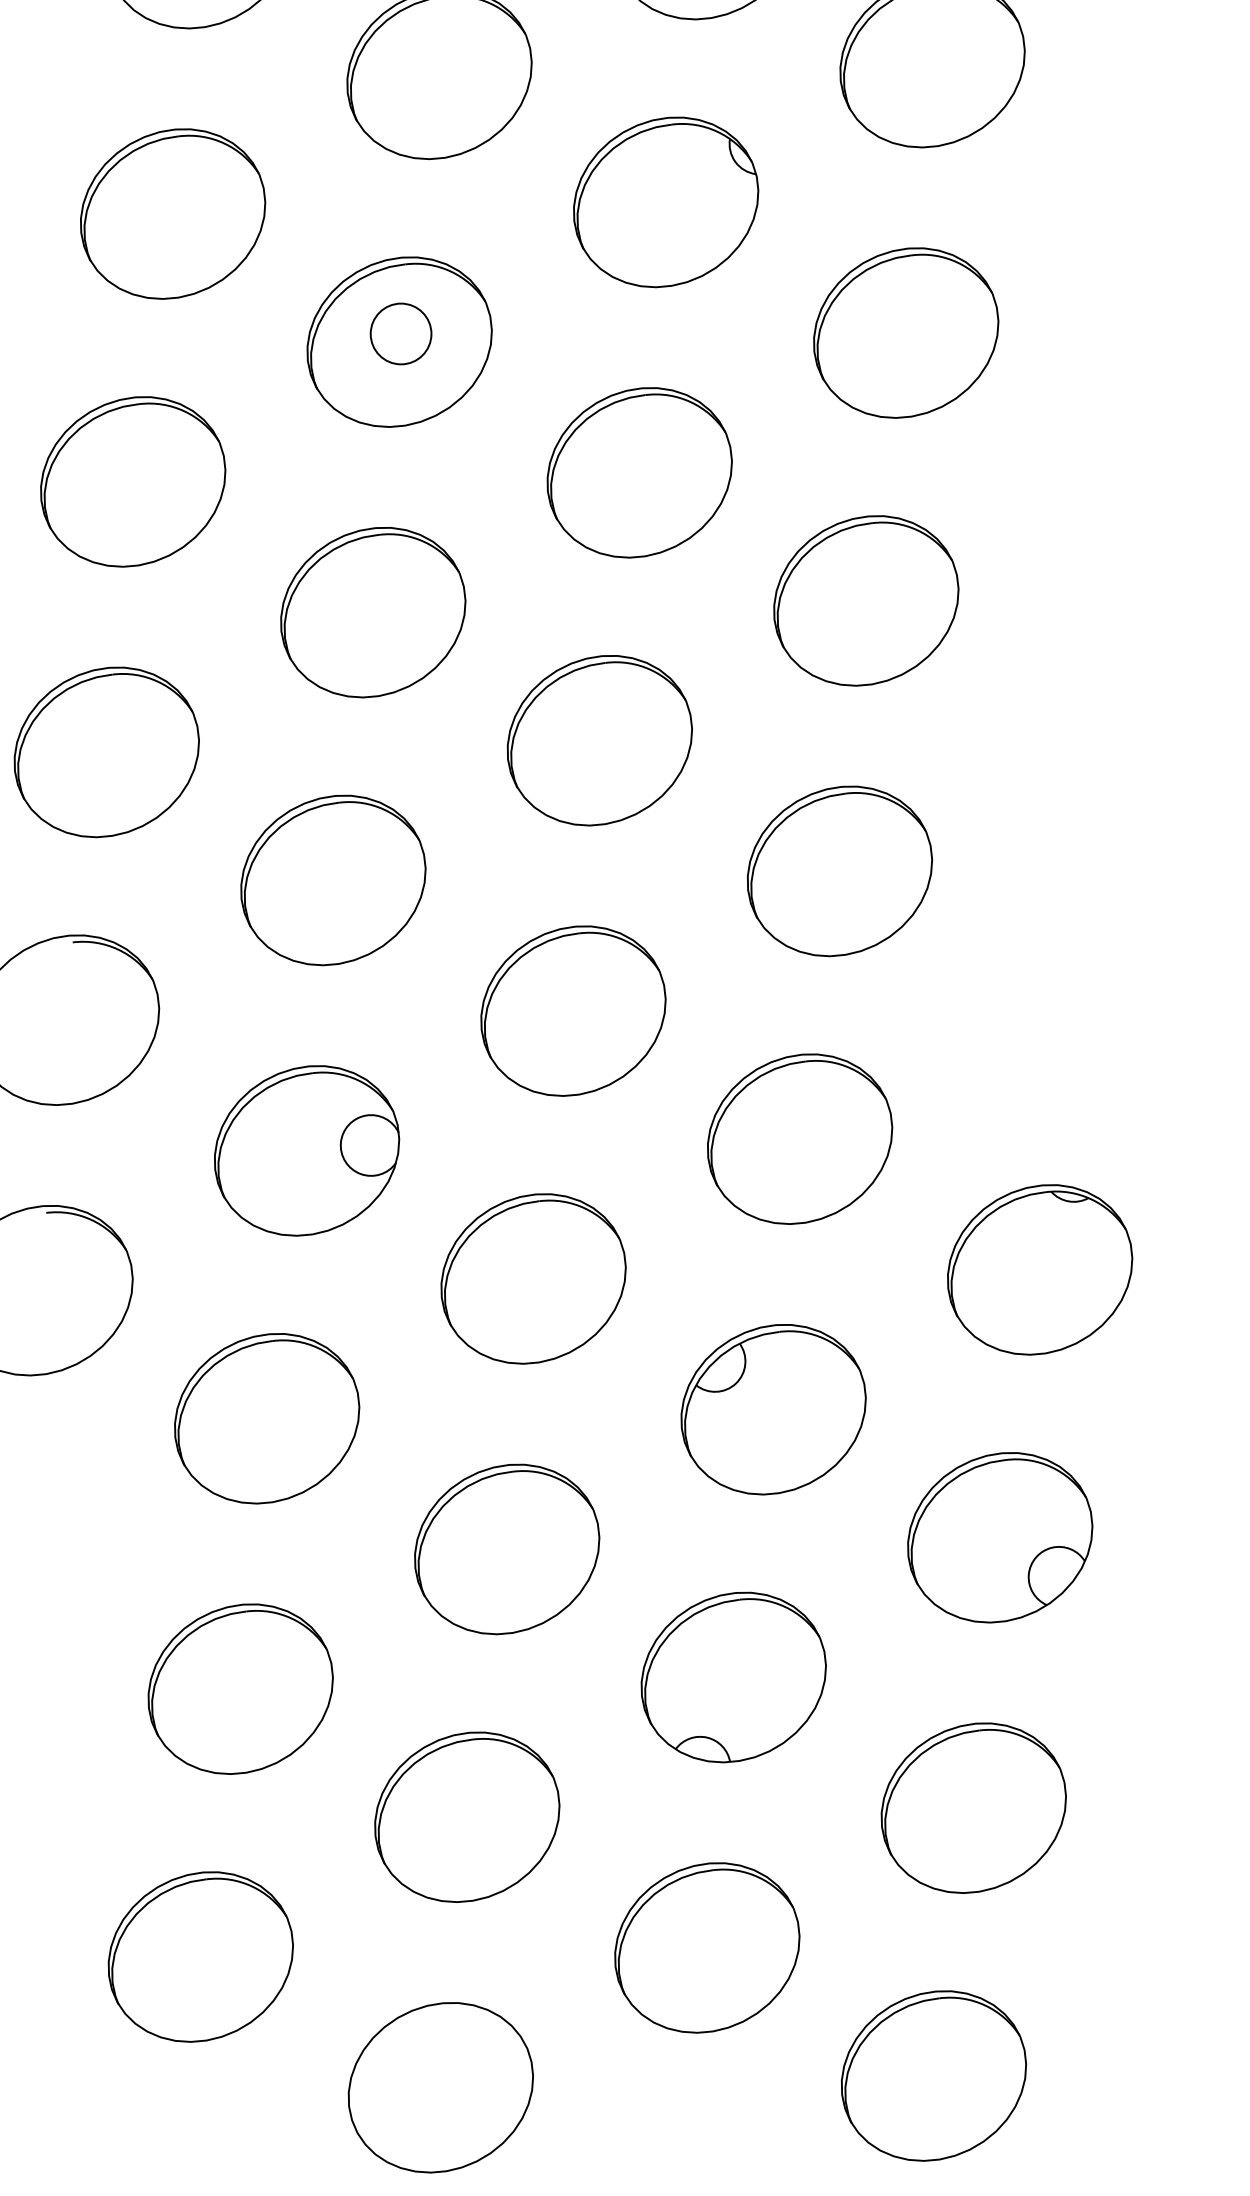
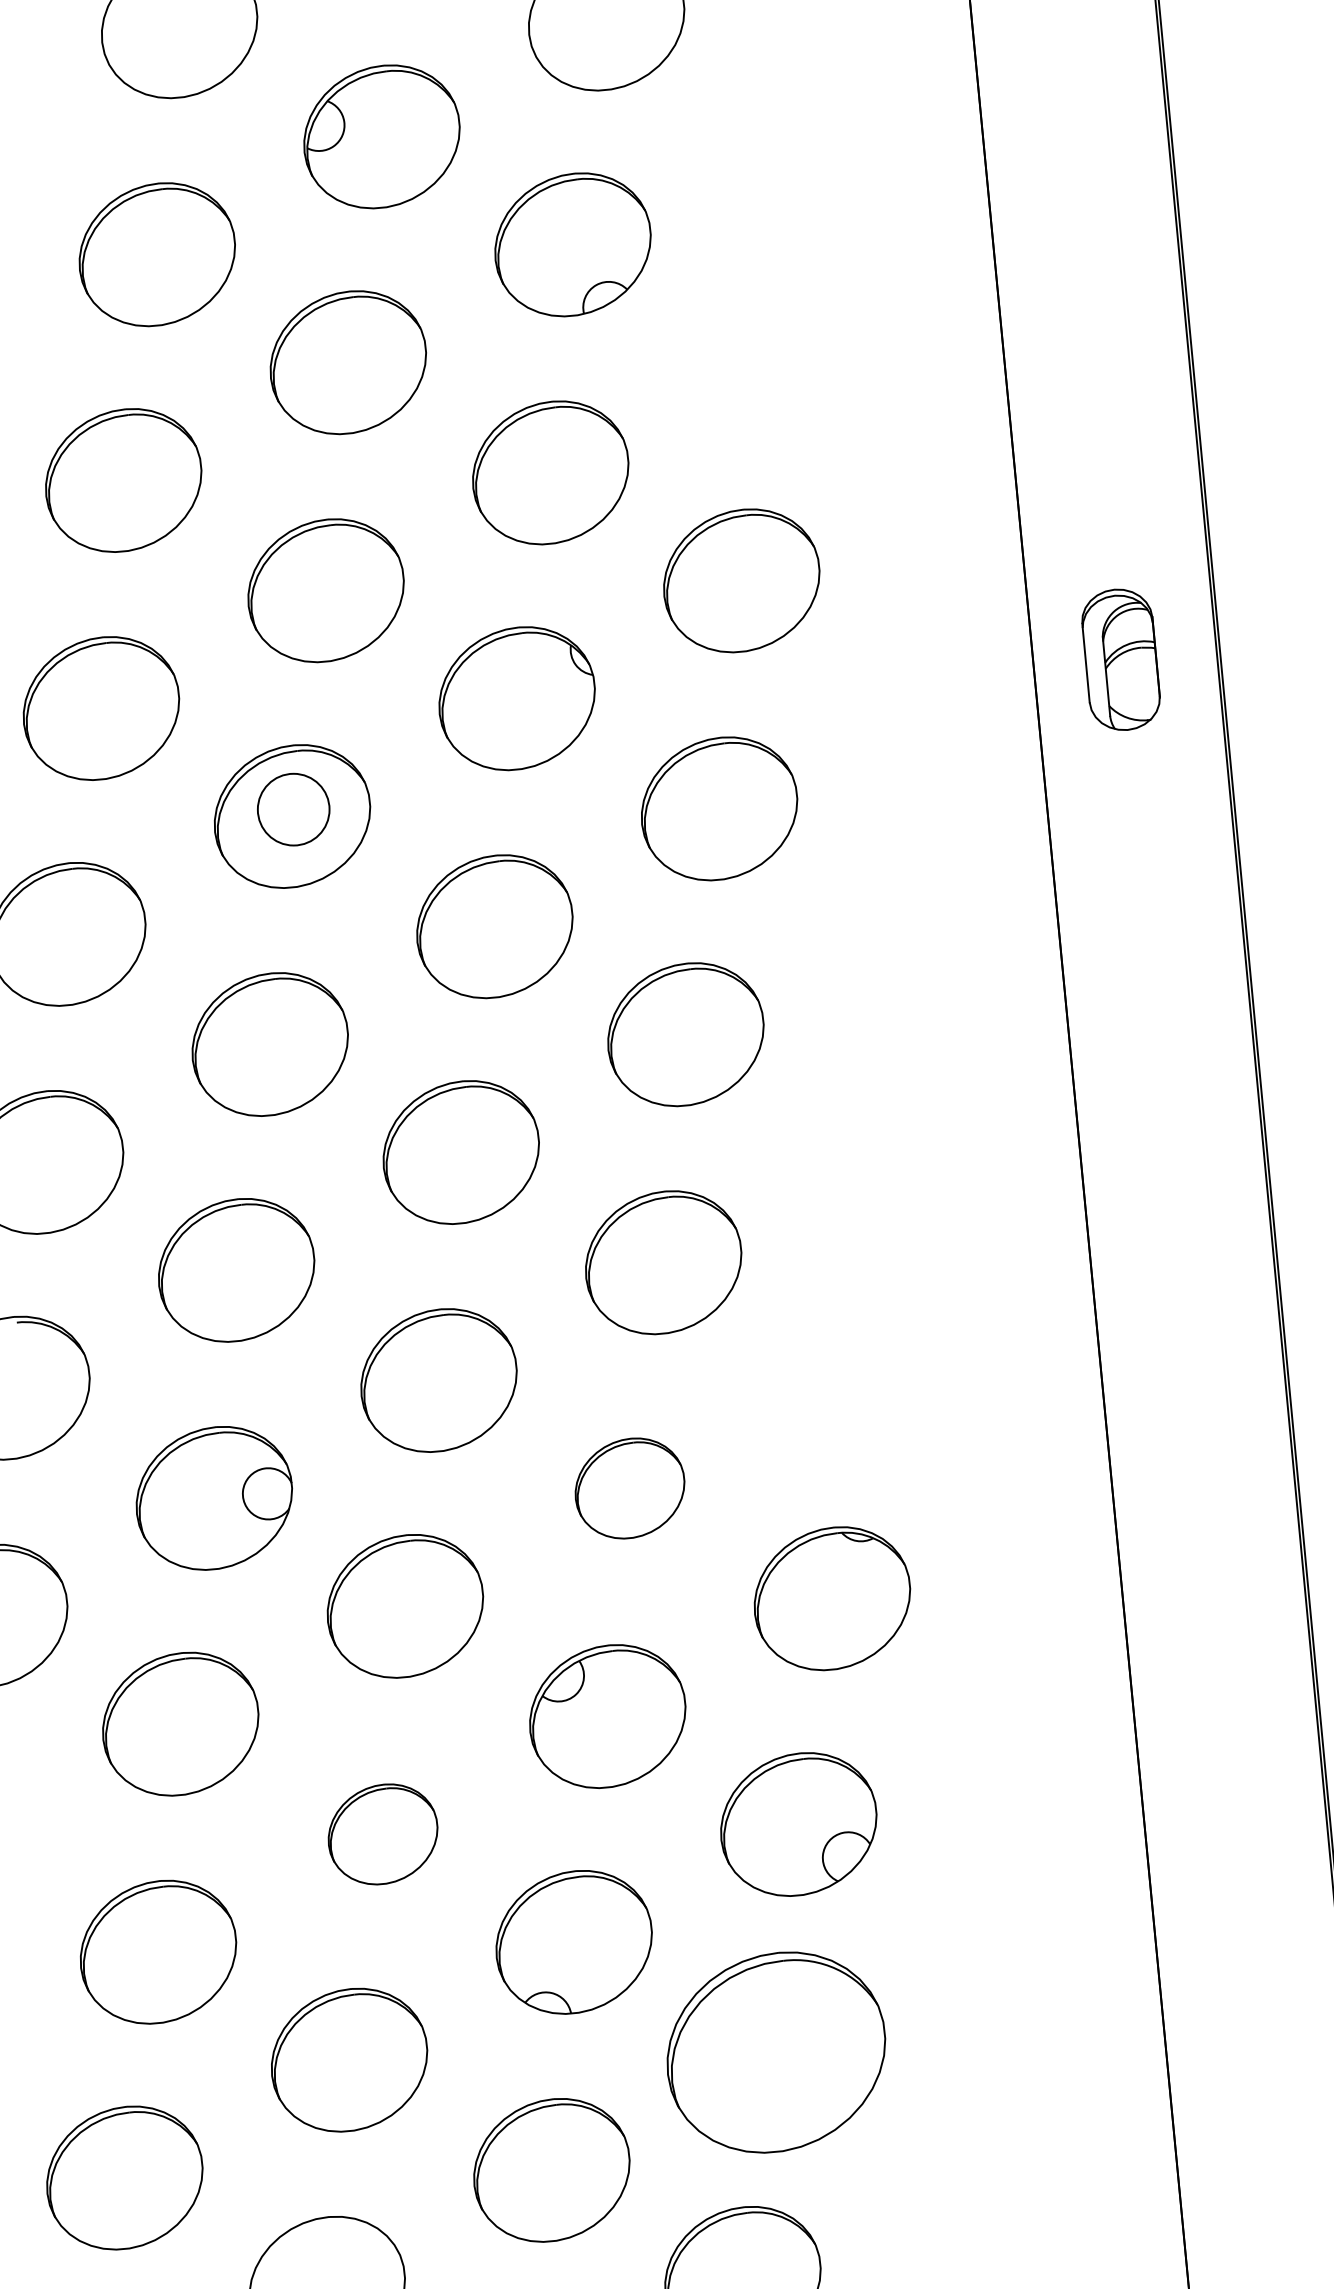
circle: (400, 333) -> (293, 809), size x1.4
part: (799, 1139) -> (629, 1488), size x0.7
part: (506, 1549) -> (382, 1834), size x0.7
part: (973, 1808) -> (776, 2052), size x1.4

